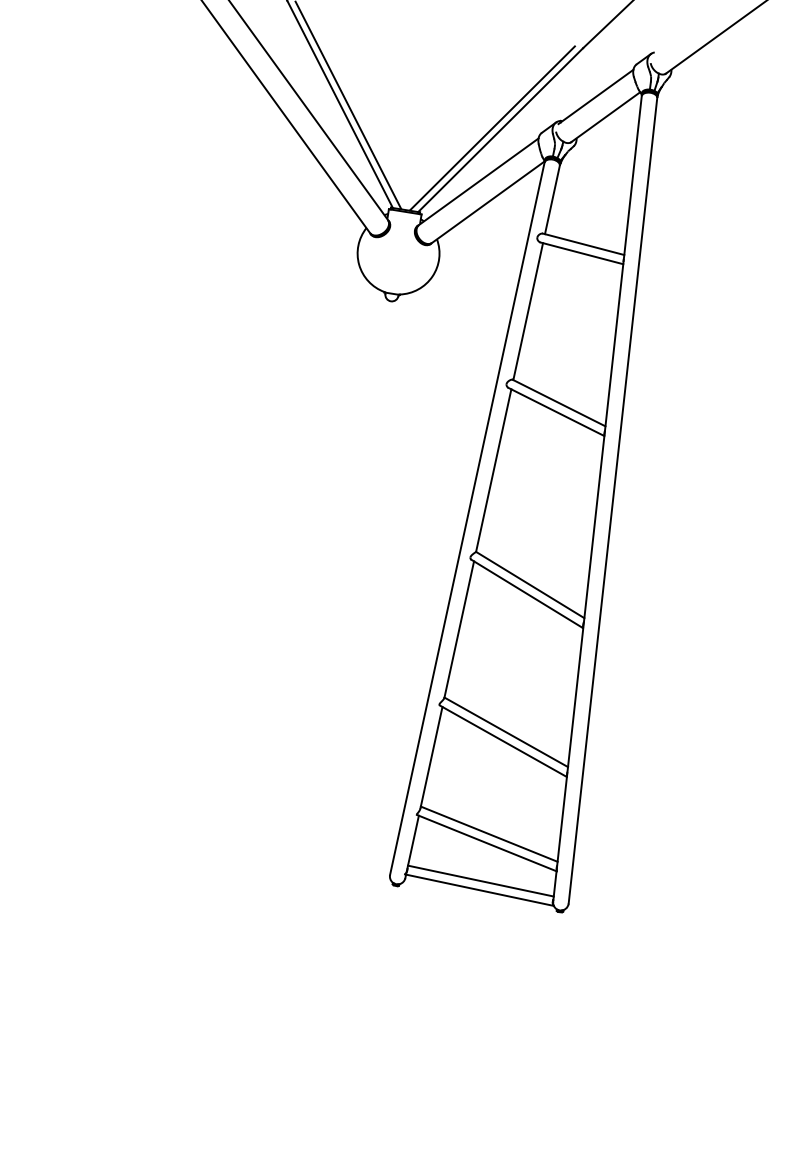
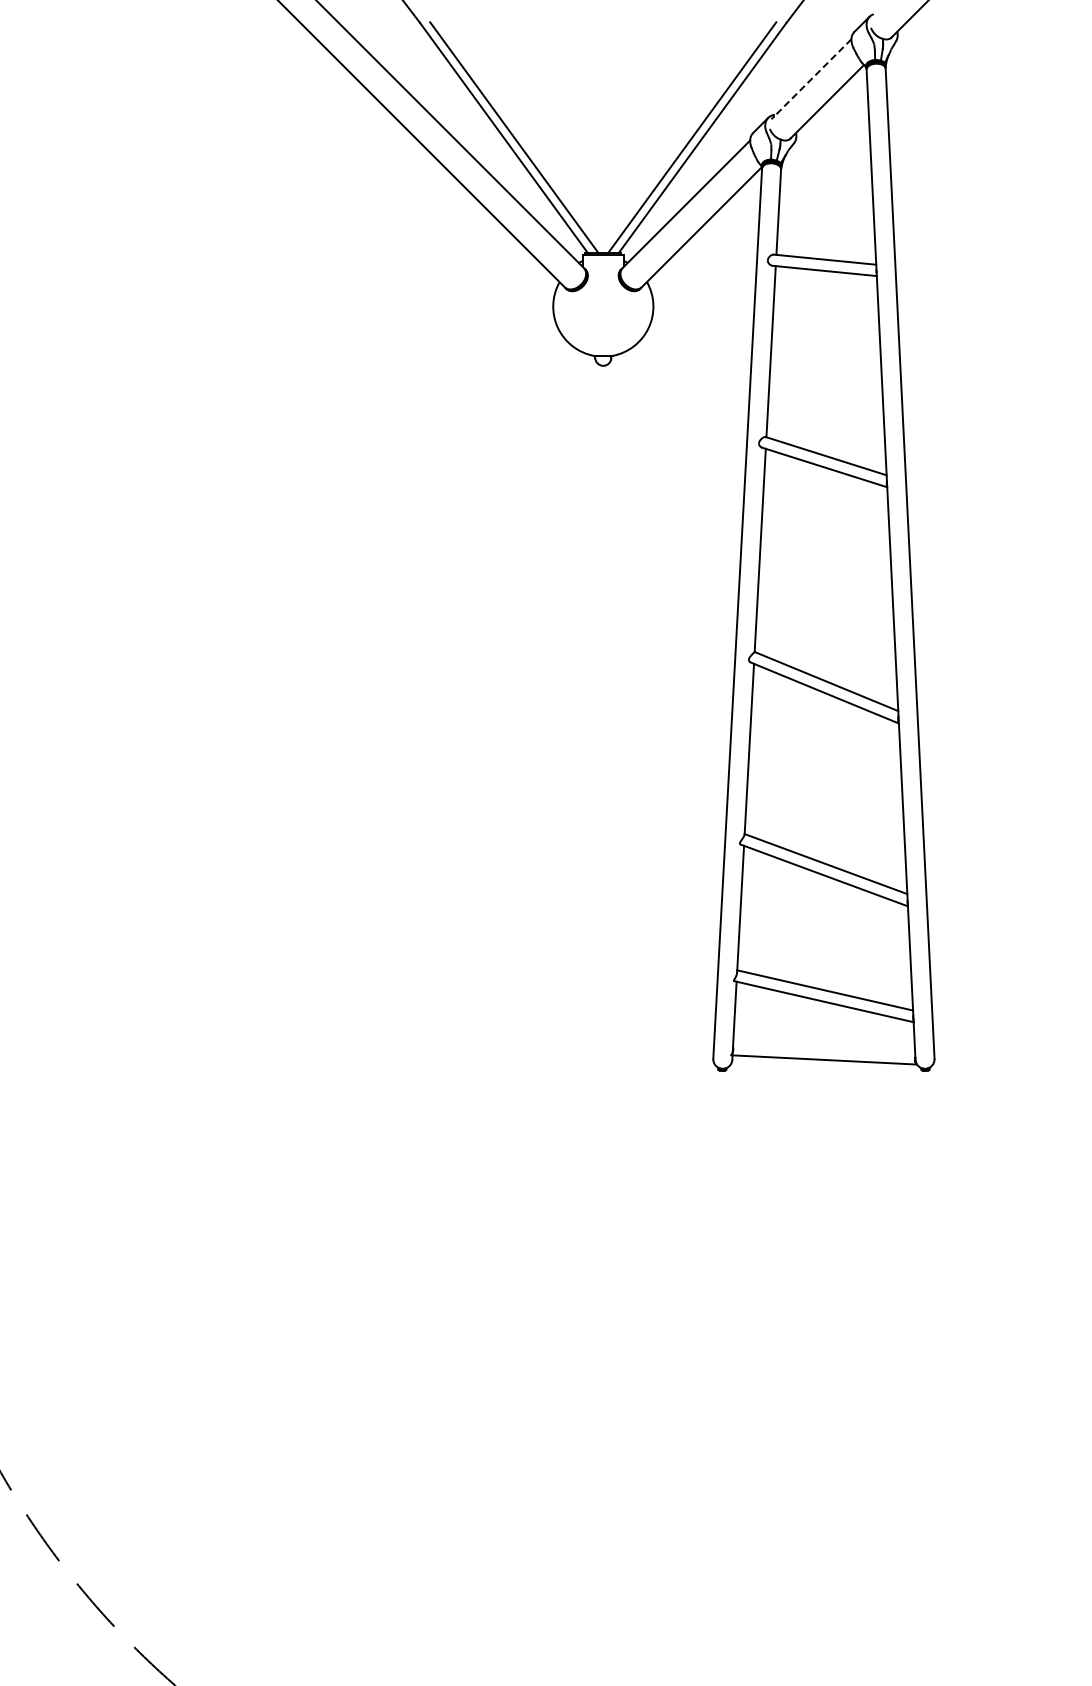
line: (595, 97) -> (811, 79), solid -> dashed
line: (481, 880) -> (824, 1048), removed

